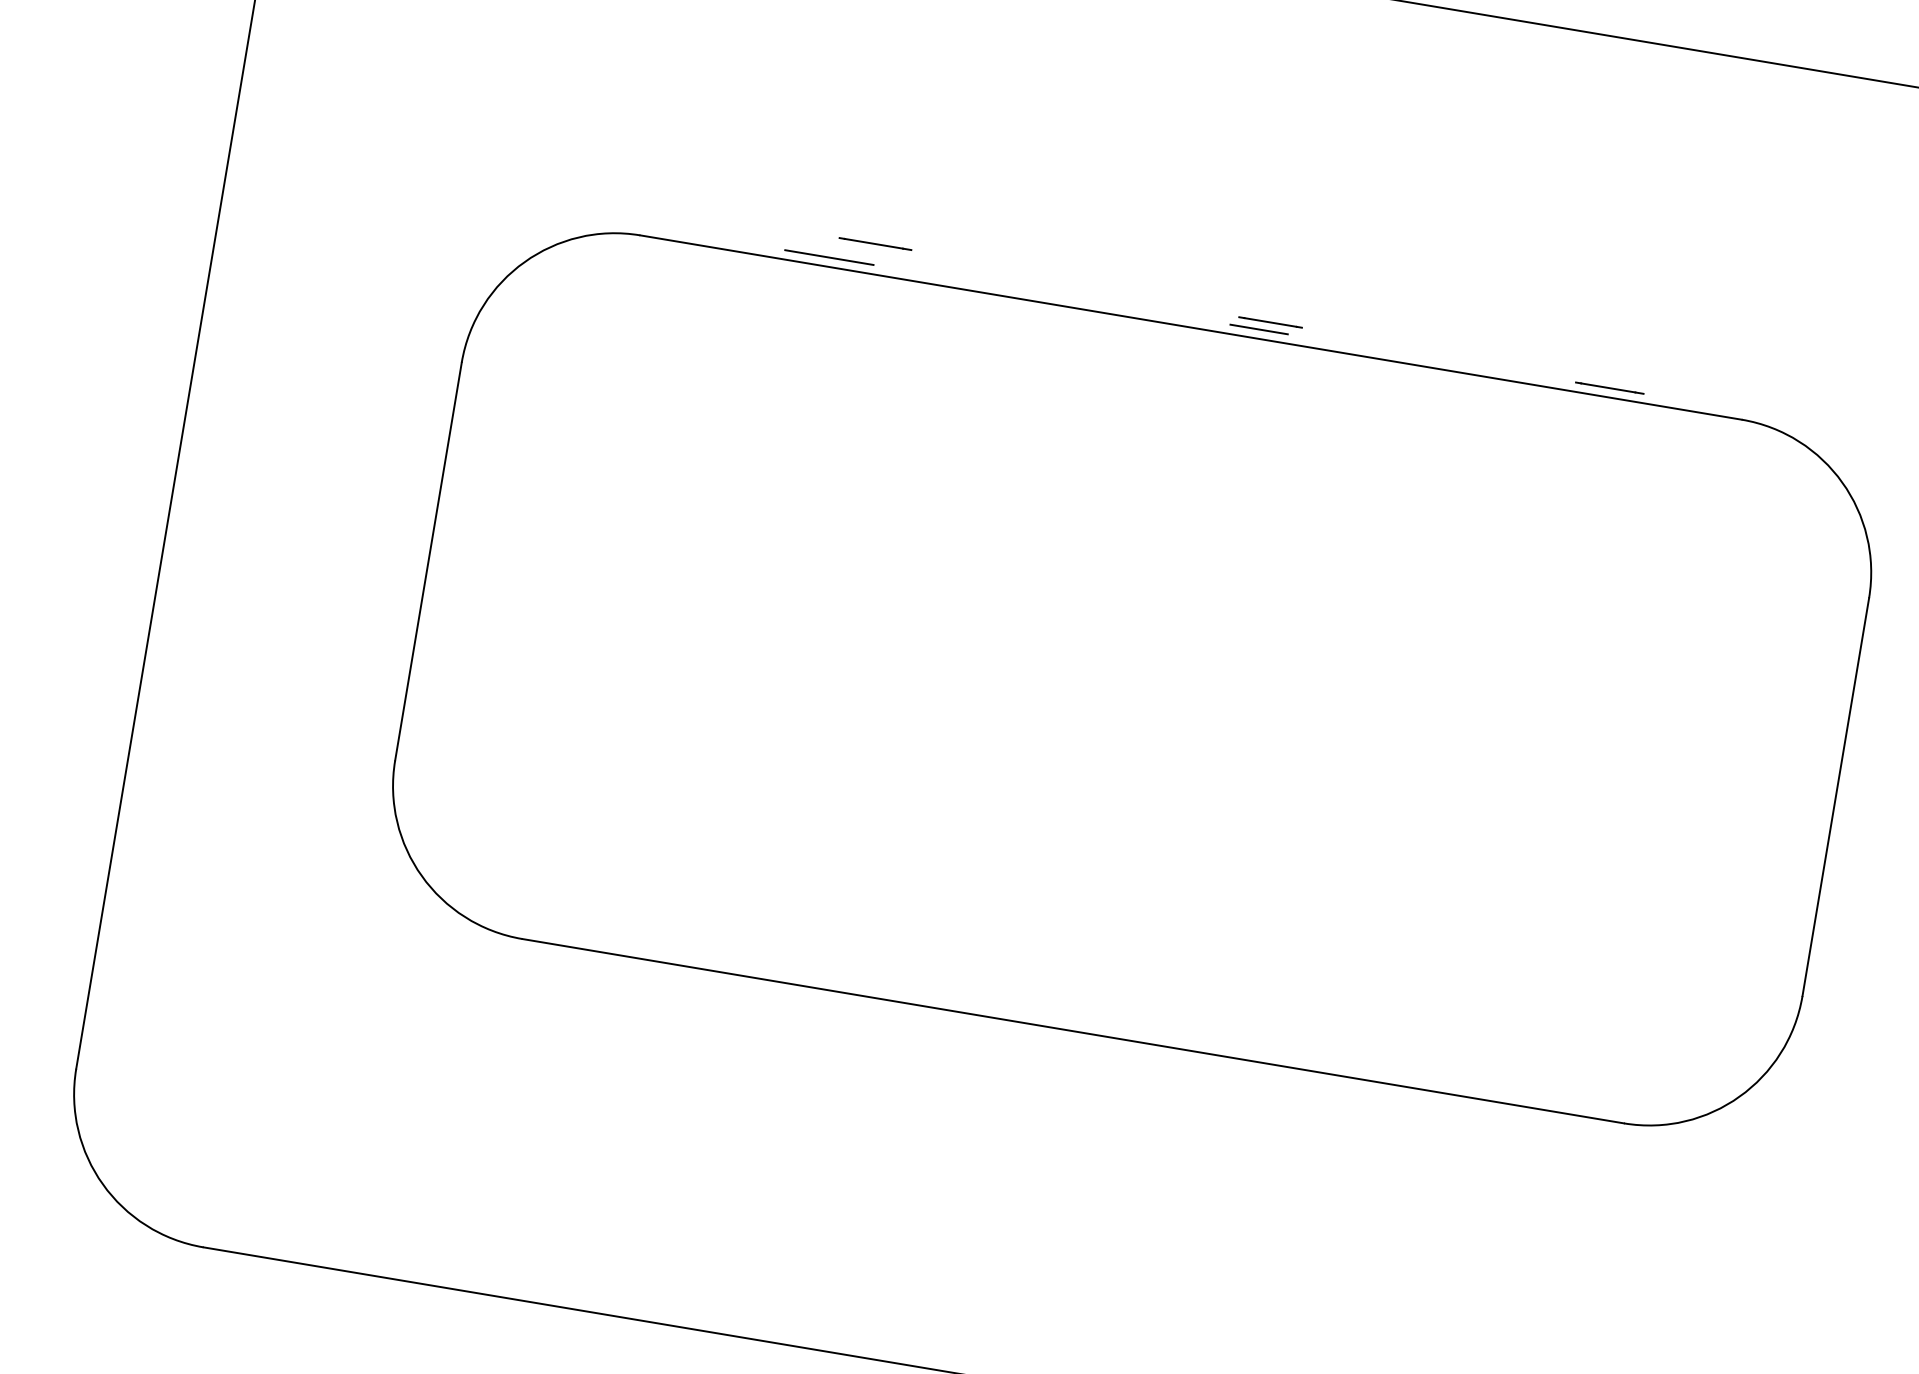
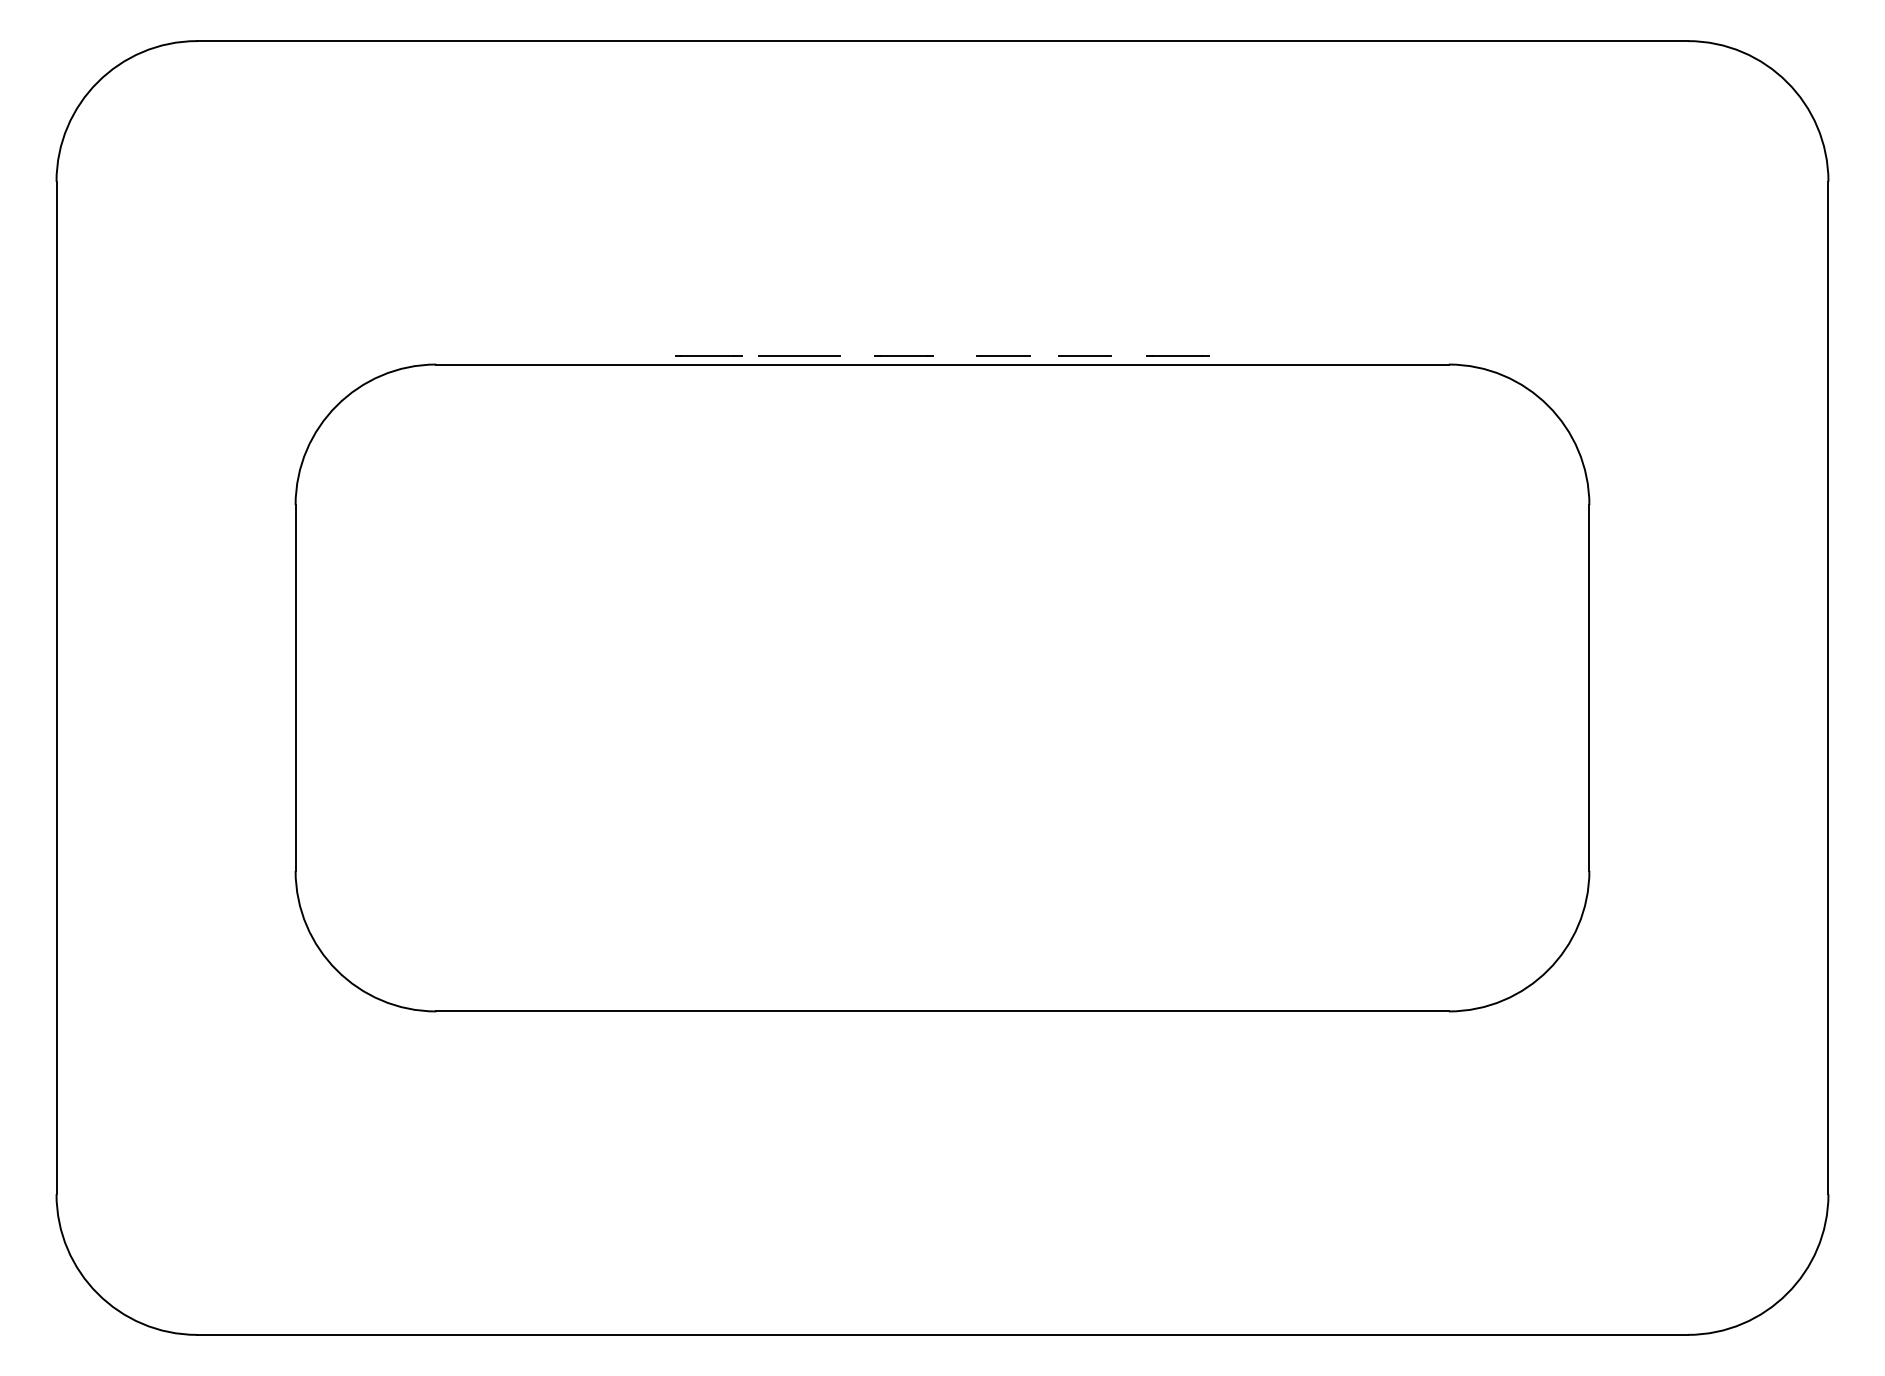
line: (875, 243) -> (708, 355), moved
line: (829, 256) -> (799, 355), moved
line: (1270, 321) -> (903, 355), moved
line: (1346, 344) -> (1084, 356), added
line: (1609, 387) -> (1177, 355), moved

